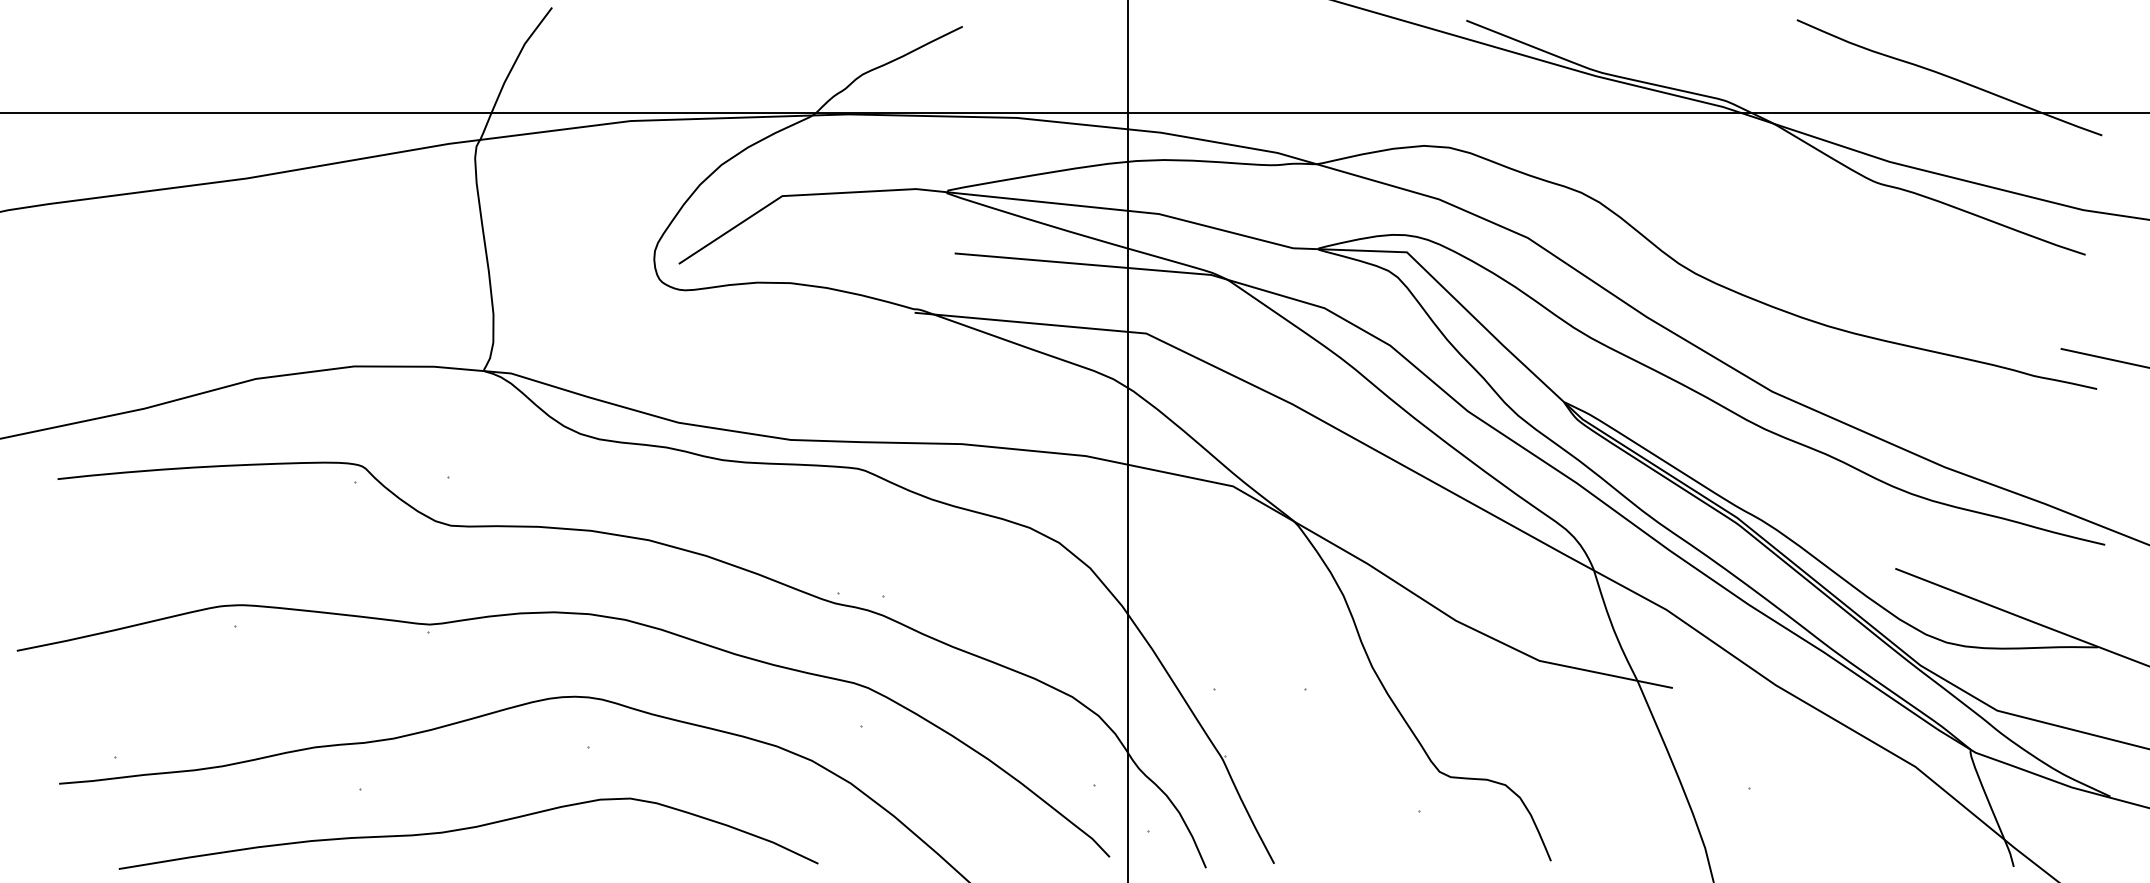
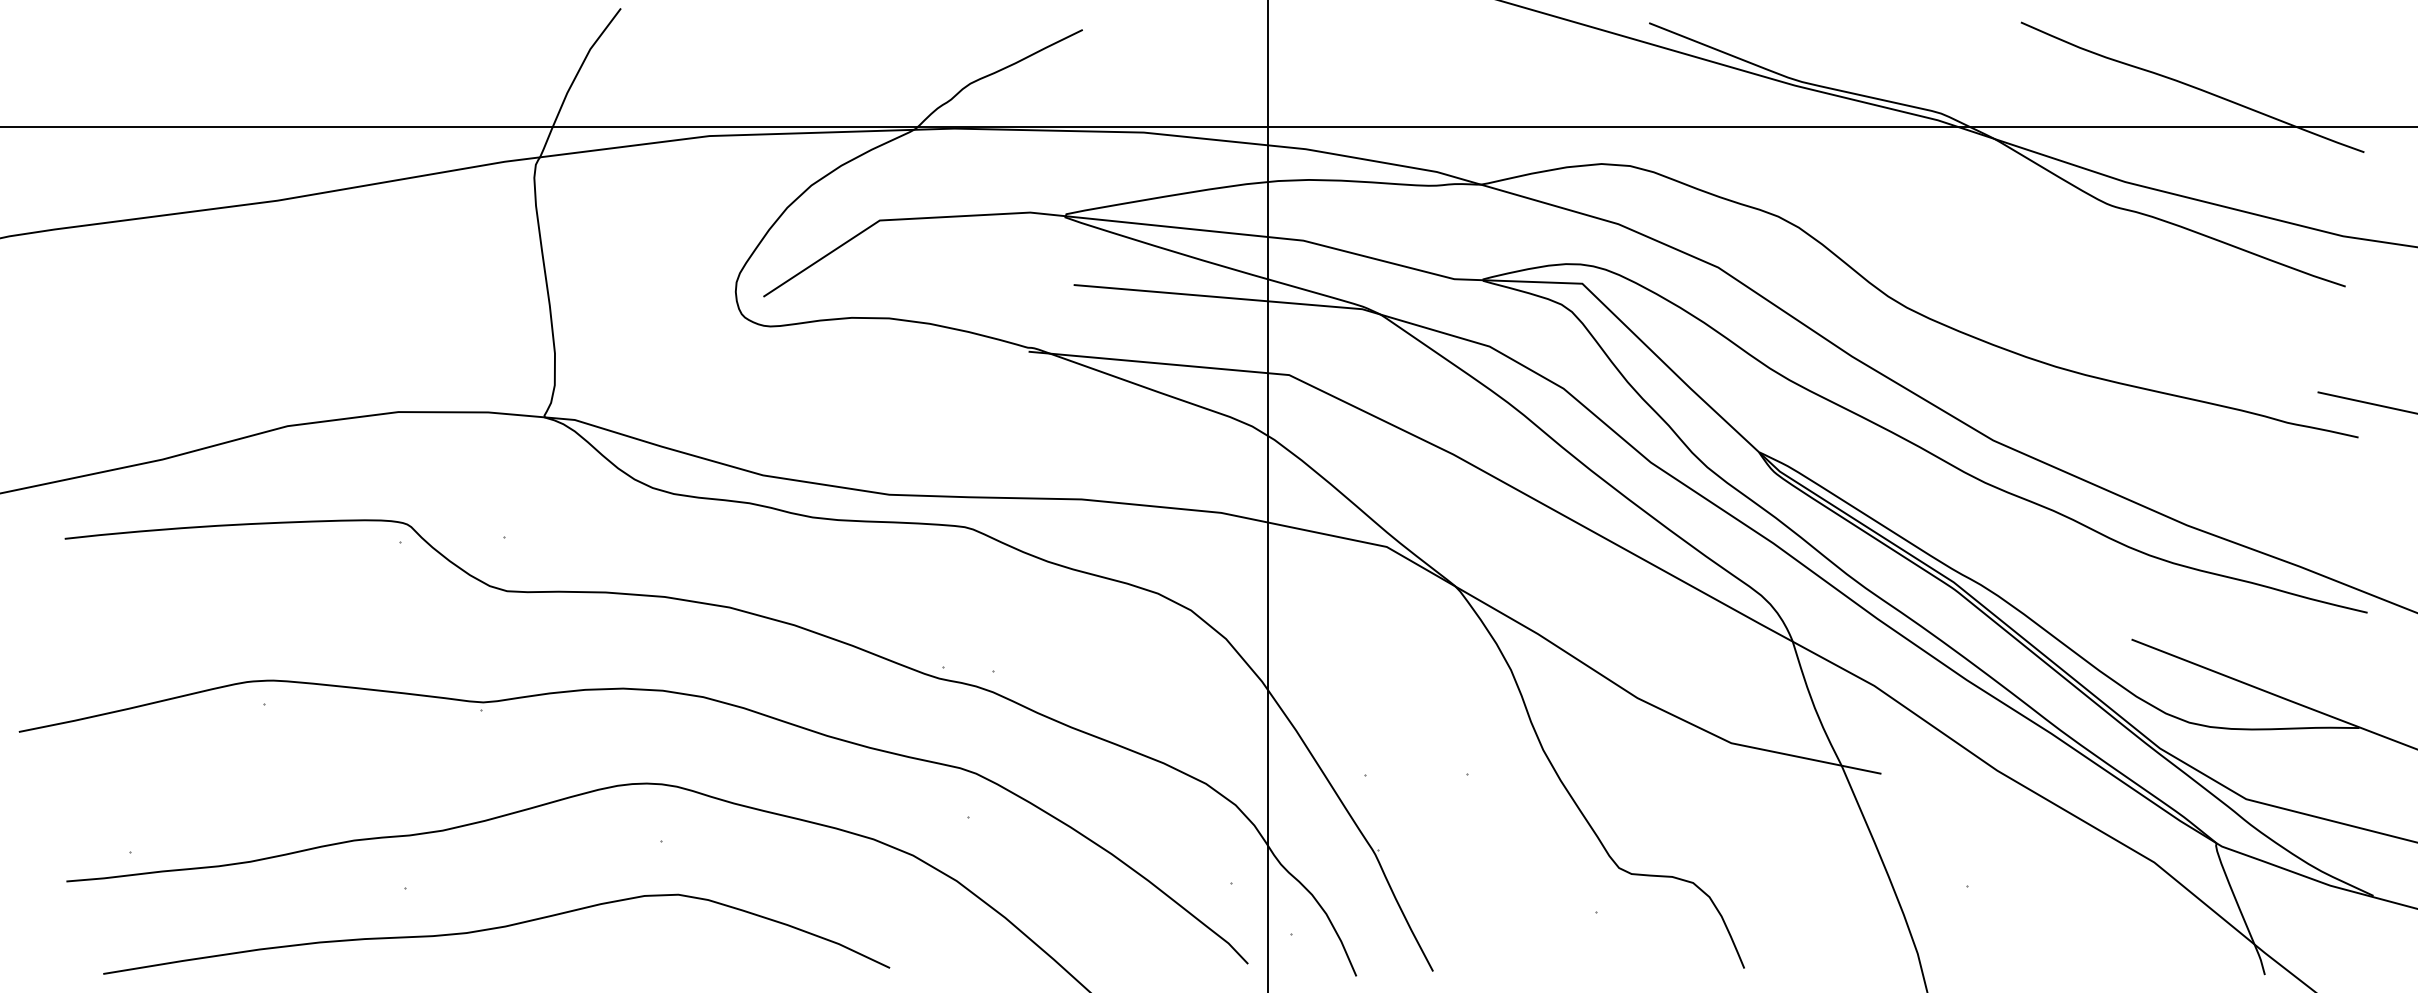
curve: (468, 829) -> (496, 929), moved

